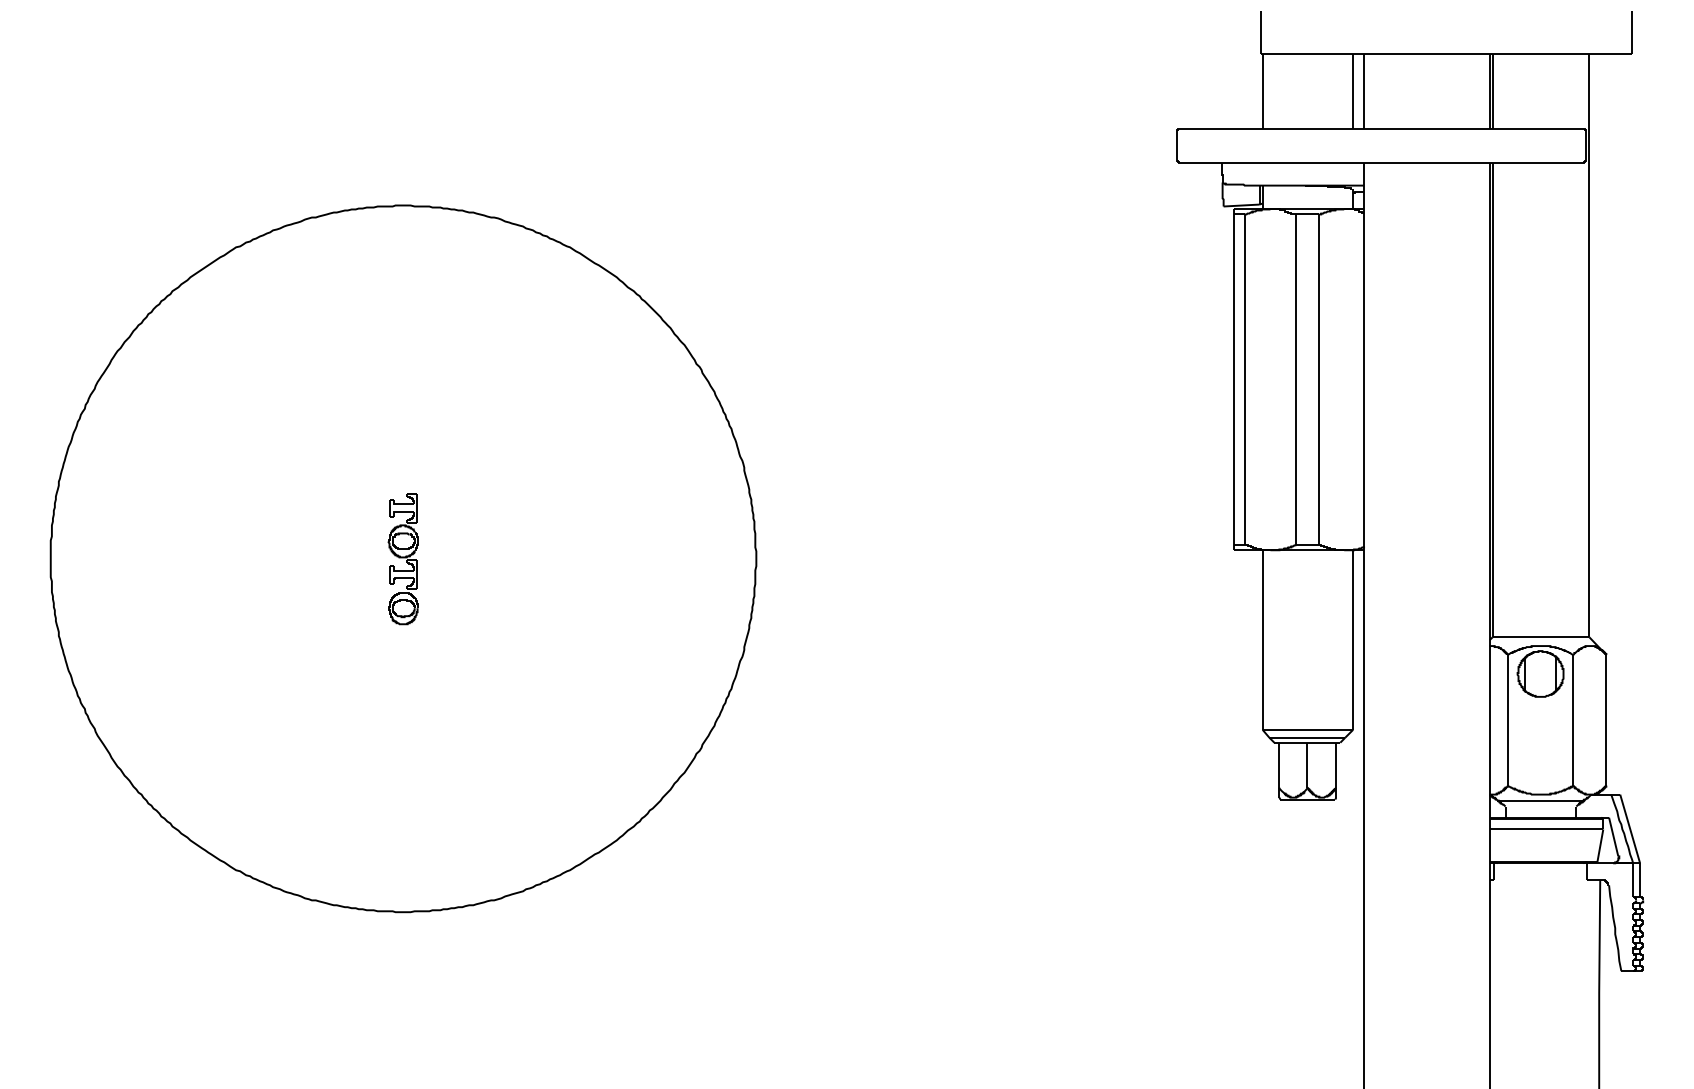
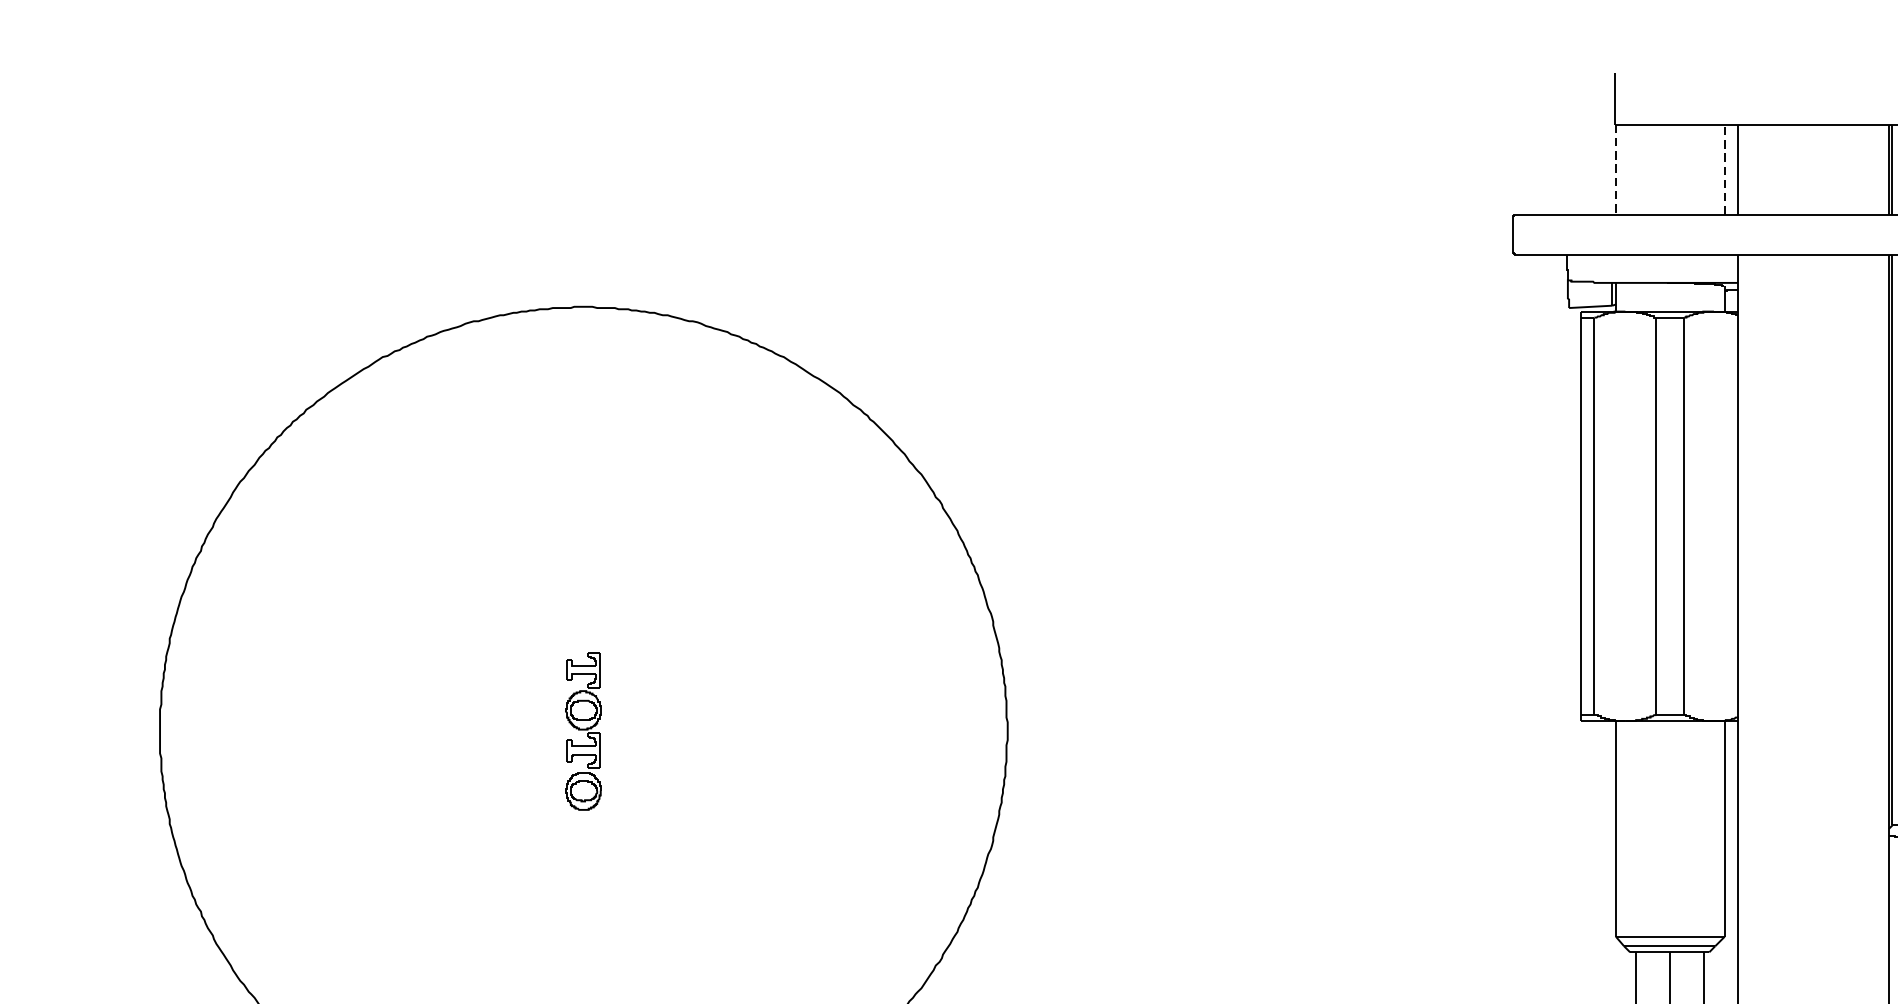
line: (1353, 90) -> (1725, 168), solid -> dashed
line: (1262, 91) -> (1615, 169), solid -> dashed

